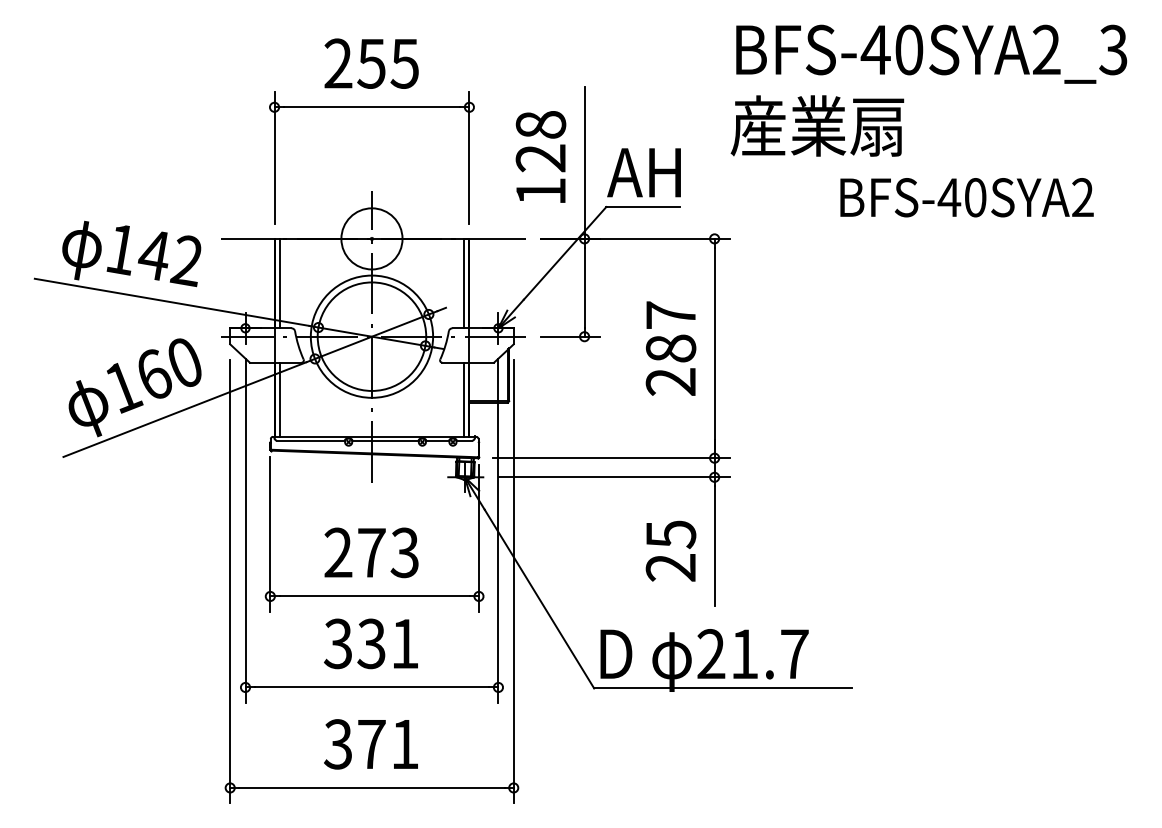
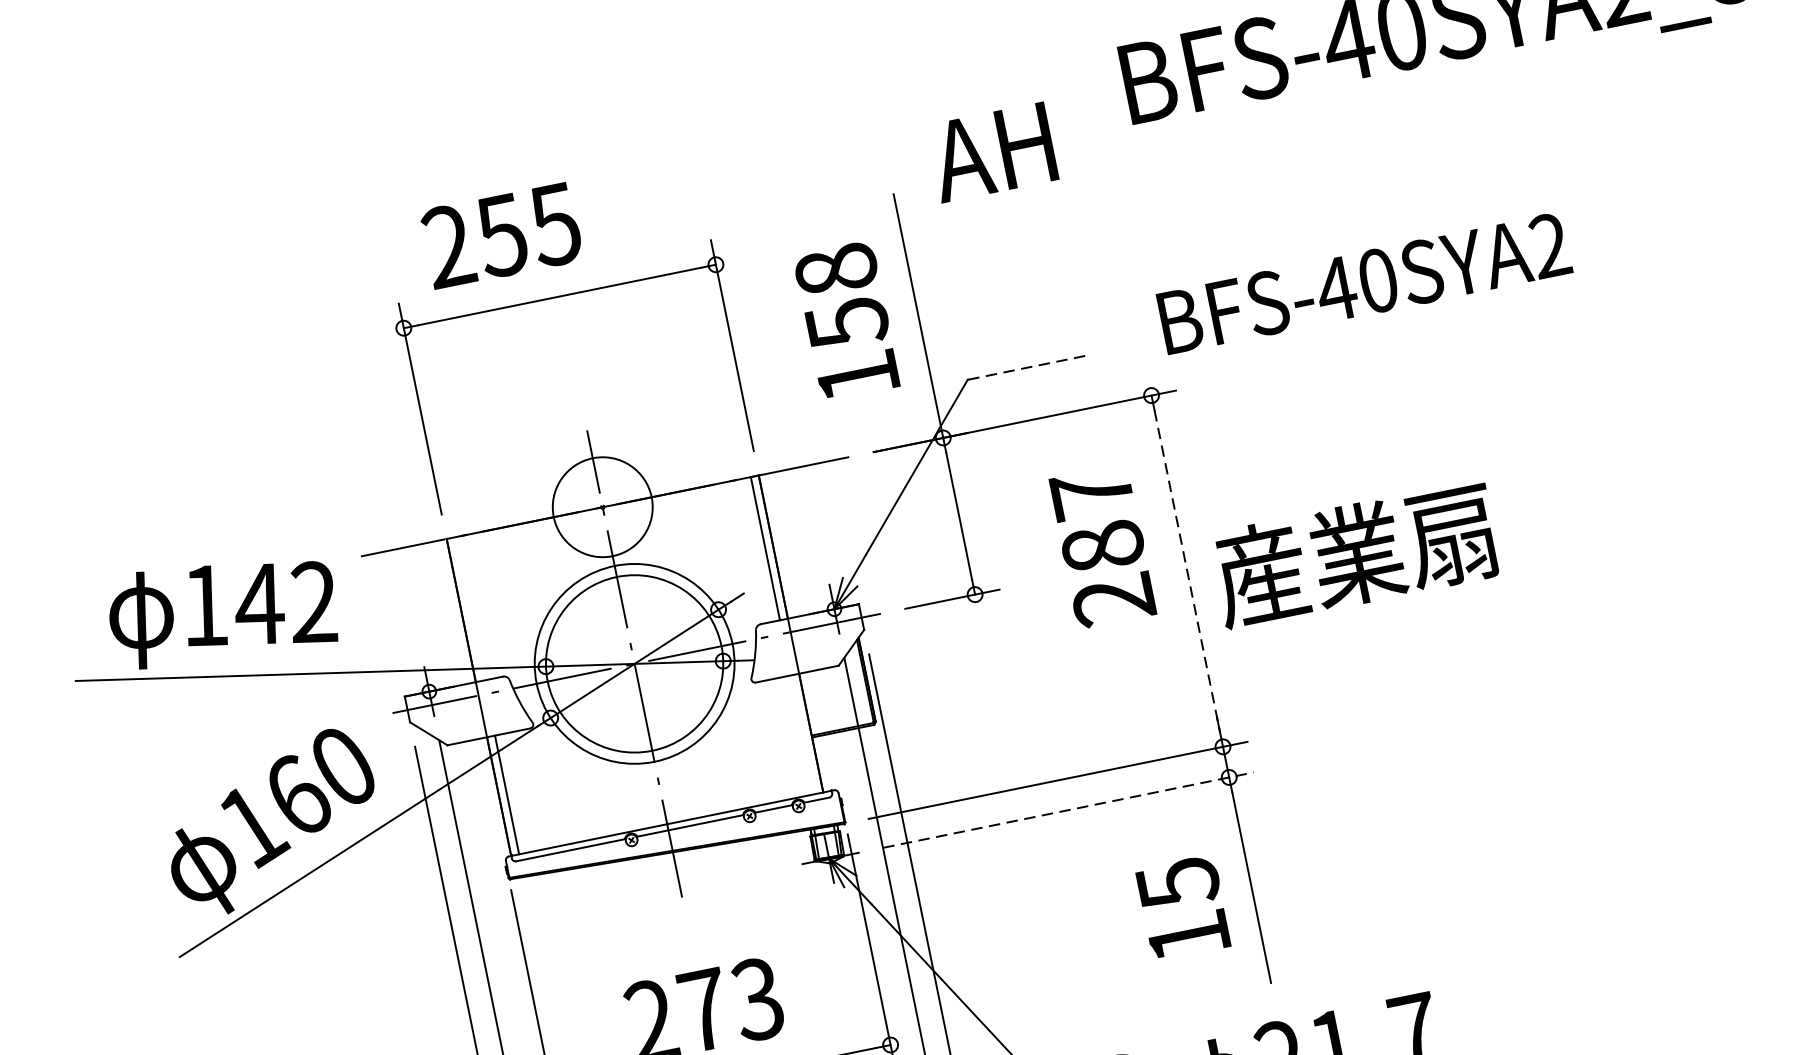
text: (371, 63) -> (501, 235), moved
text: (817, 125) -> (1355, 553), moved
text: (540, 158) -> (846, 323), 128 -> 158
text: (643, 172) -> (991, 152), moved
text: (966, 197) -> (1363, 283), moved
line: (643, 207) -> (1027, 368), solid -> dashed
line: (279, 283) -> (469, 608), removed
text: (670, 348) -> (1102, 546), moved
line: (714, 349) -> (1187, 572), solid -> dashed
line: (464, 399) -> (803, 734), removed
line: (614, 477) -> (1068, 810), solid -> dashed
text: (670, 567) -> (1187, 936), 25 -> 15

